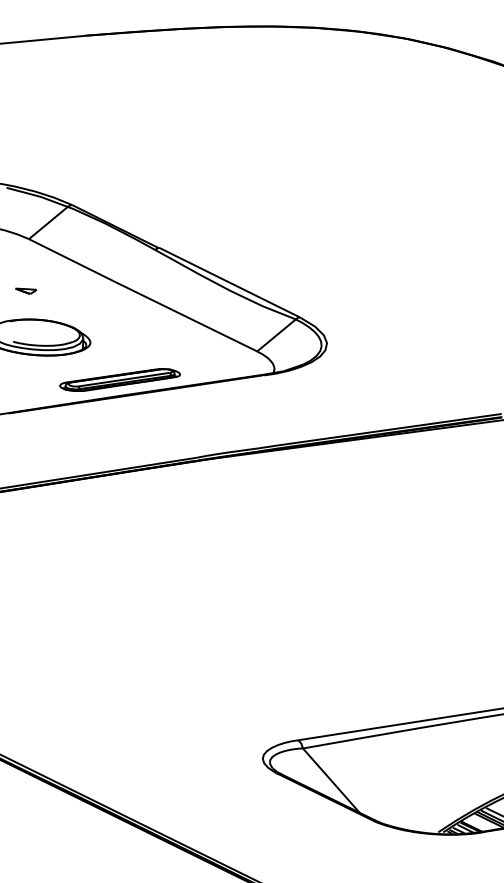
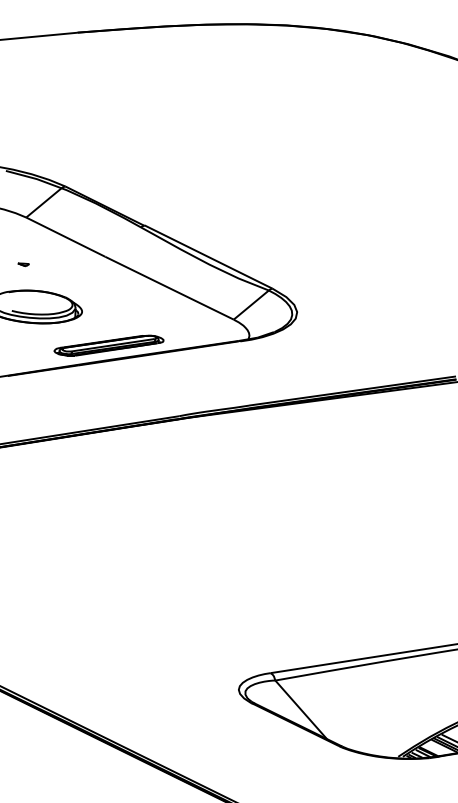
part: (25, 290) -> (23, 264), size x0.6

